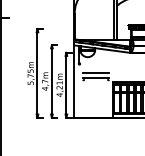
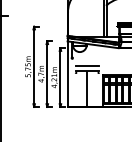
line: (96, 98) -> (87, 89), added

